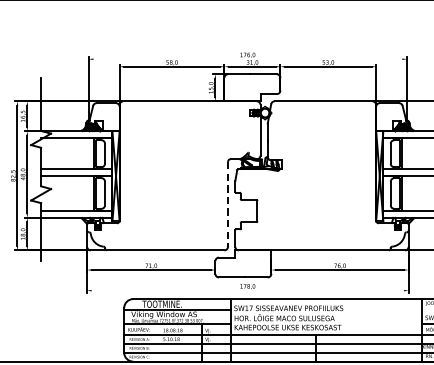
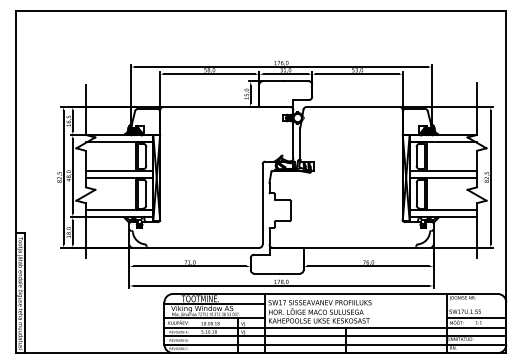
line: (247, 59) -> (281, 67), added
line: (227, 204) -> (262, 204), dashed -> solid
line: (247, 290) -> (281, 285), added

